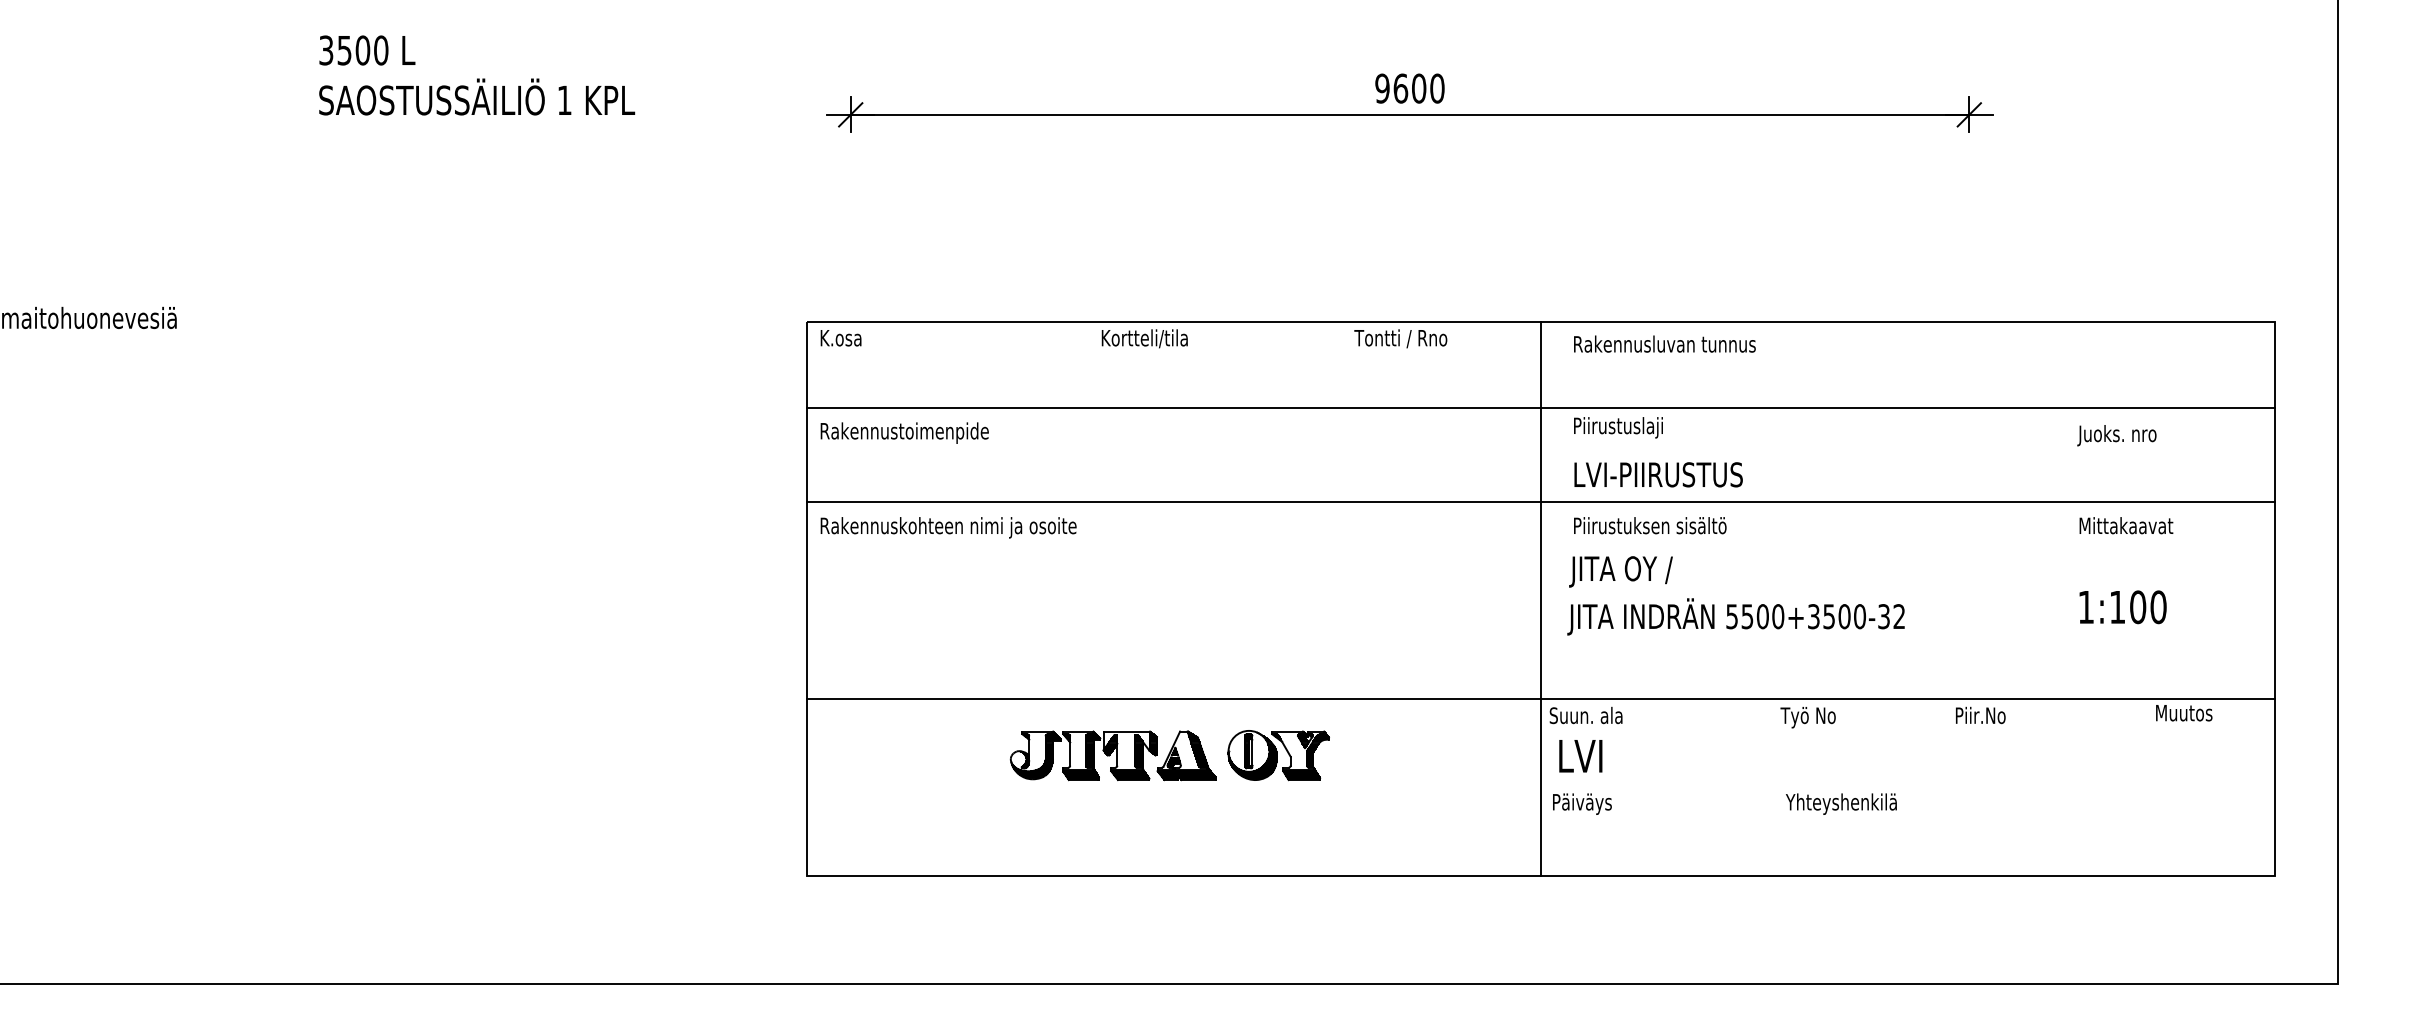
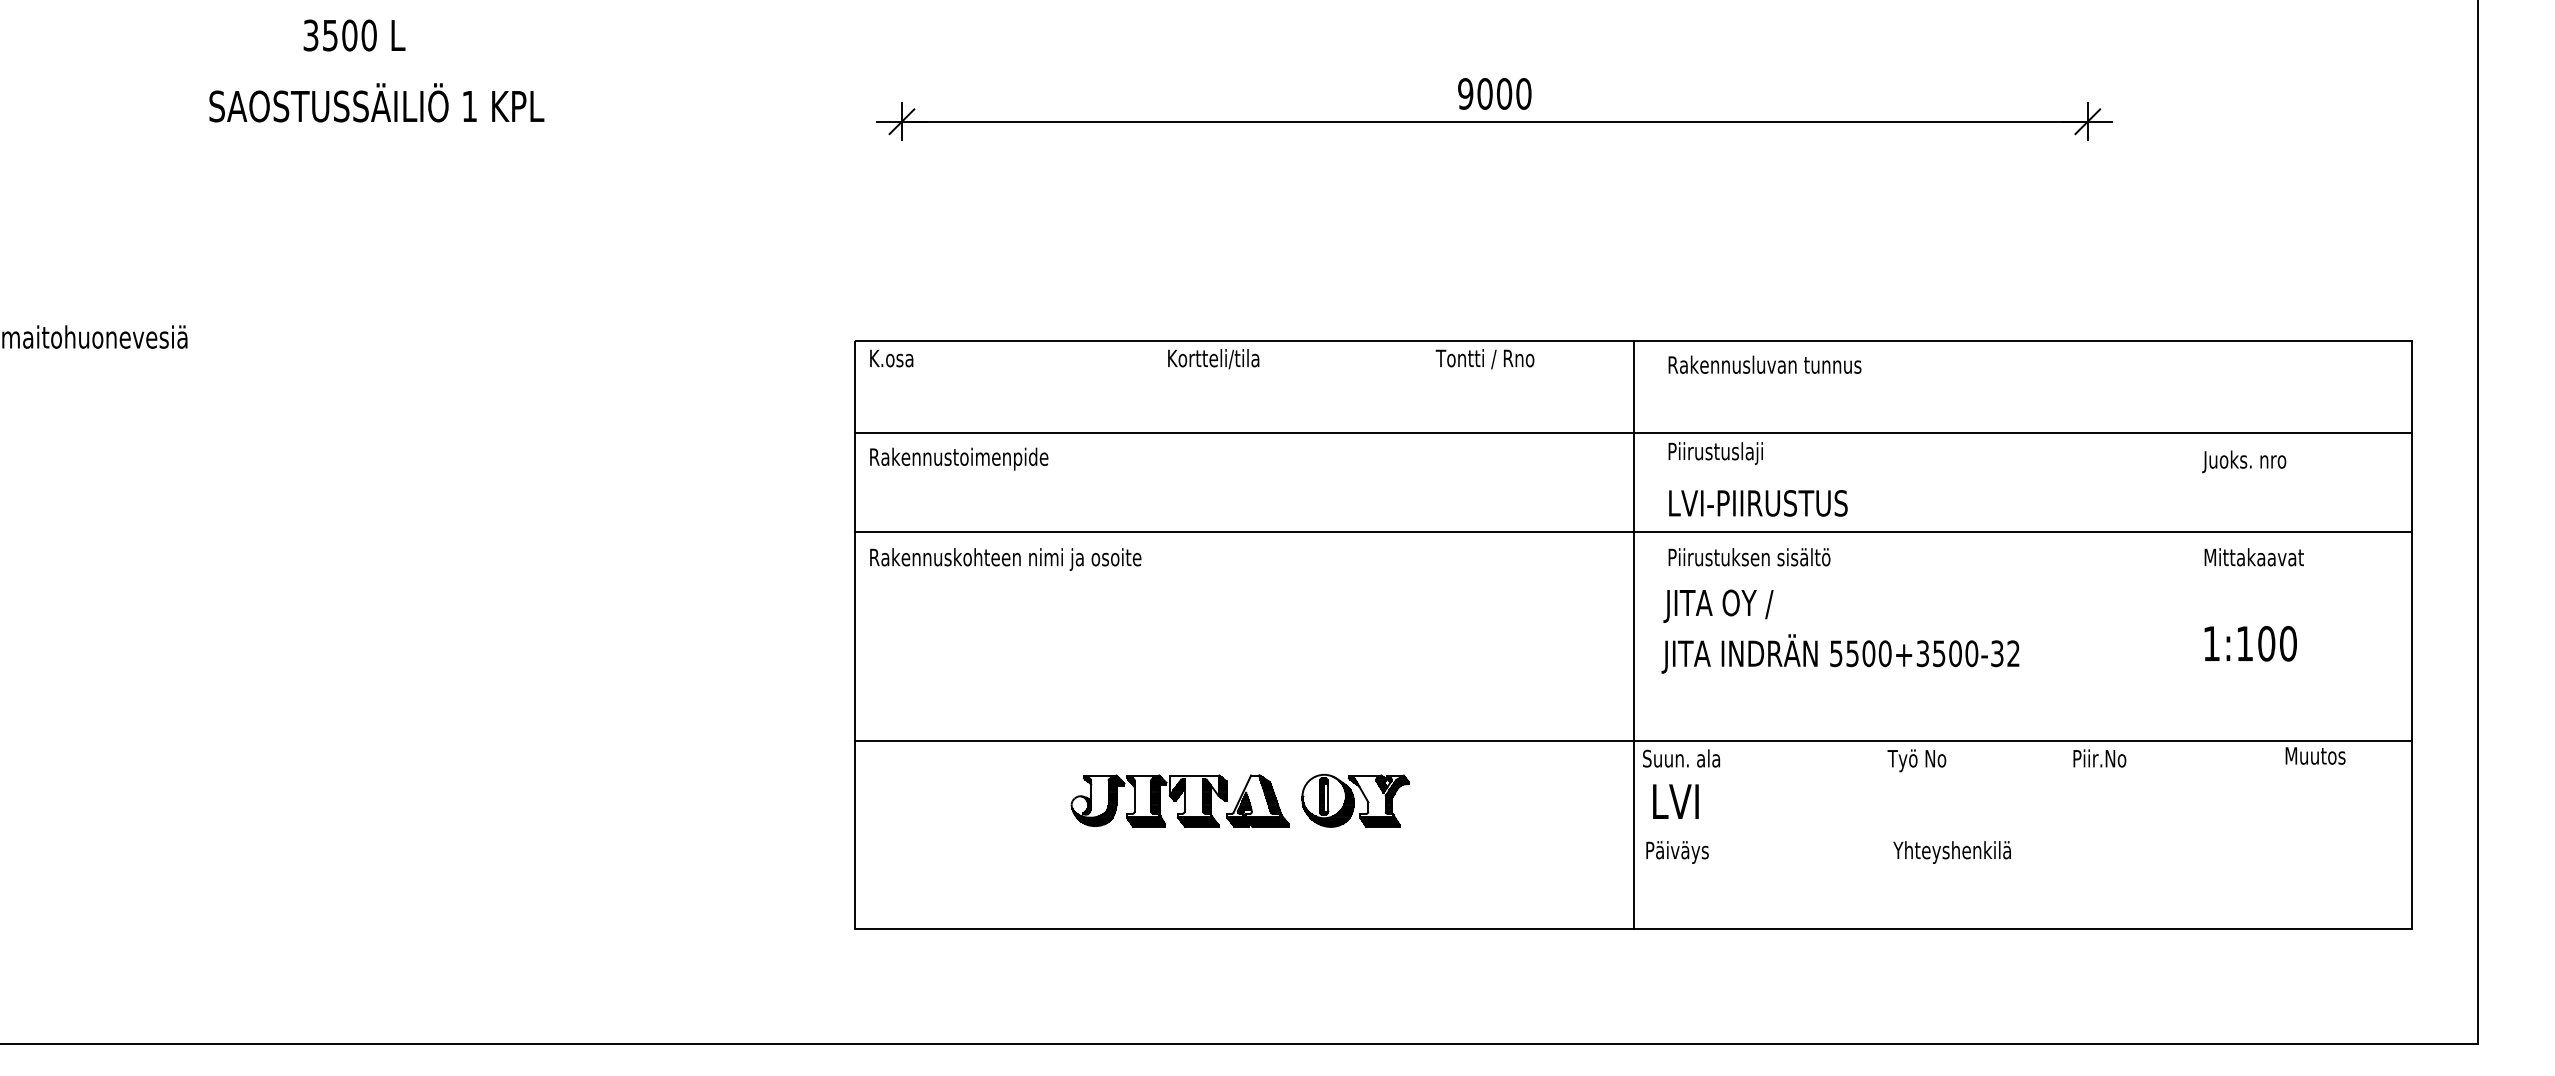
text: (367, 50) -> (354, 35), moved
text: (1400, 88) -> (1484, 93), 9600 -> 9000
text: (476, 96) -> (376, 102), moved

